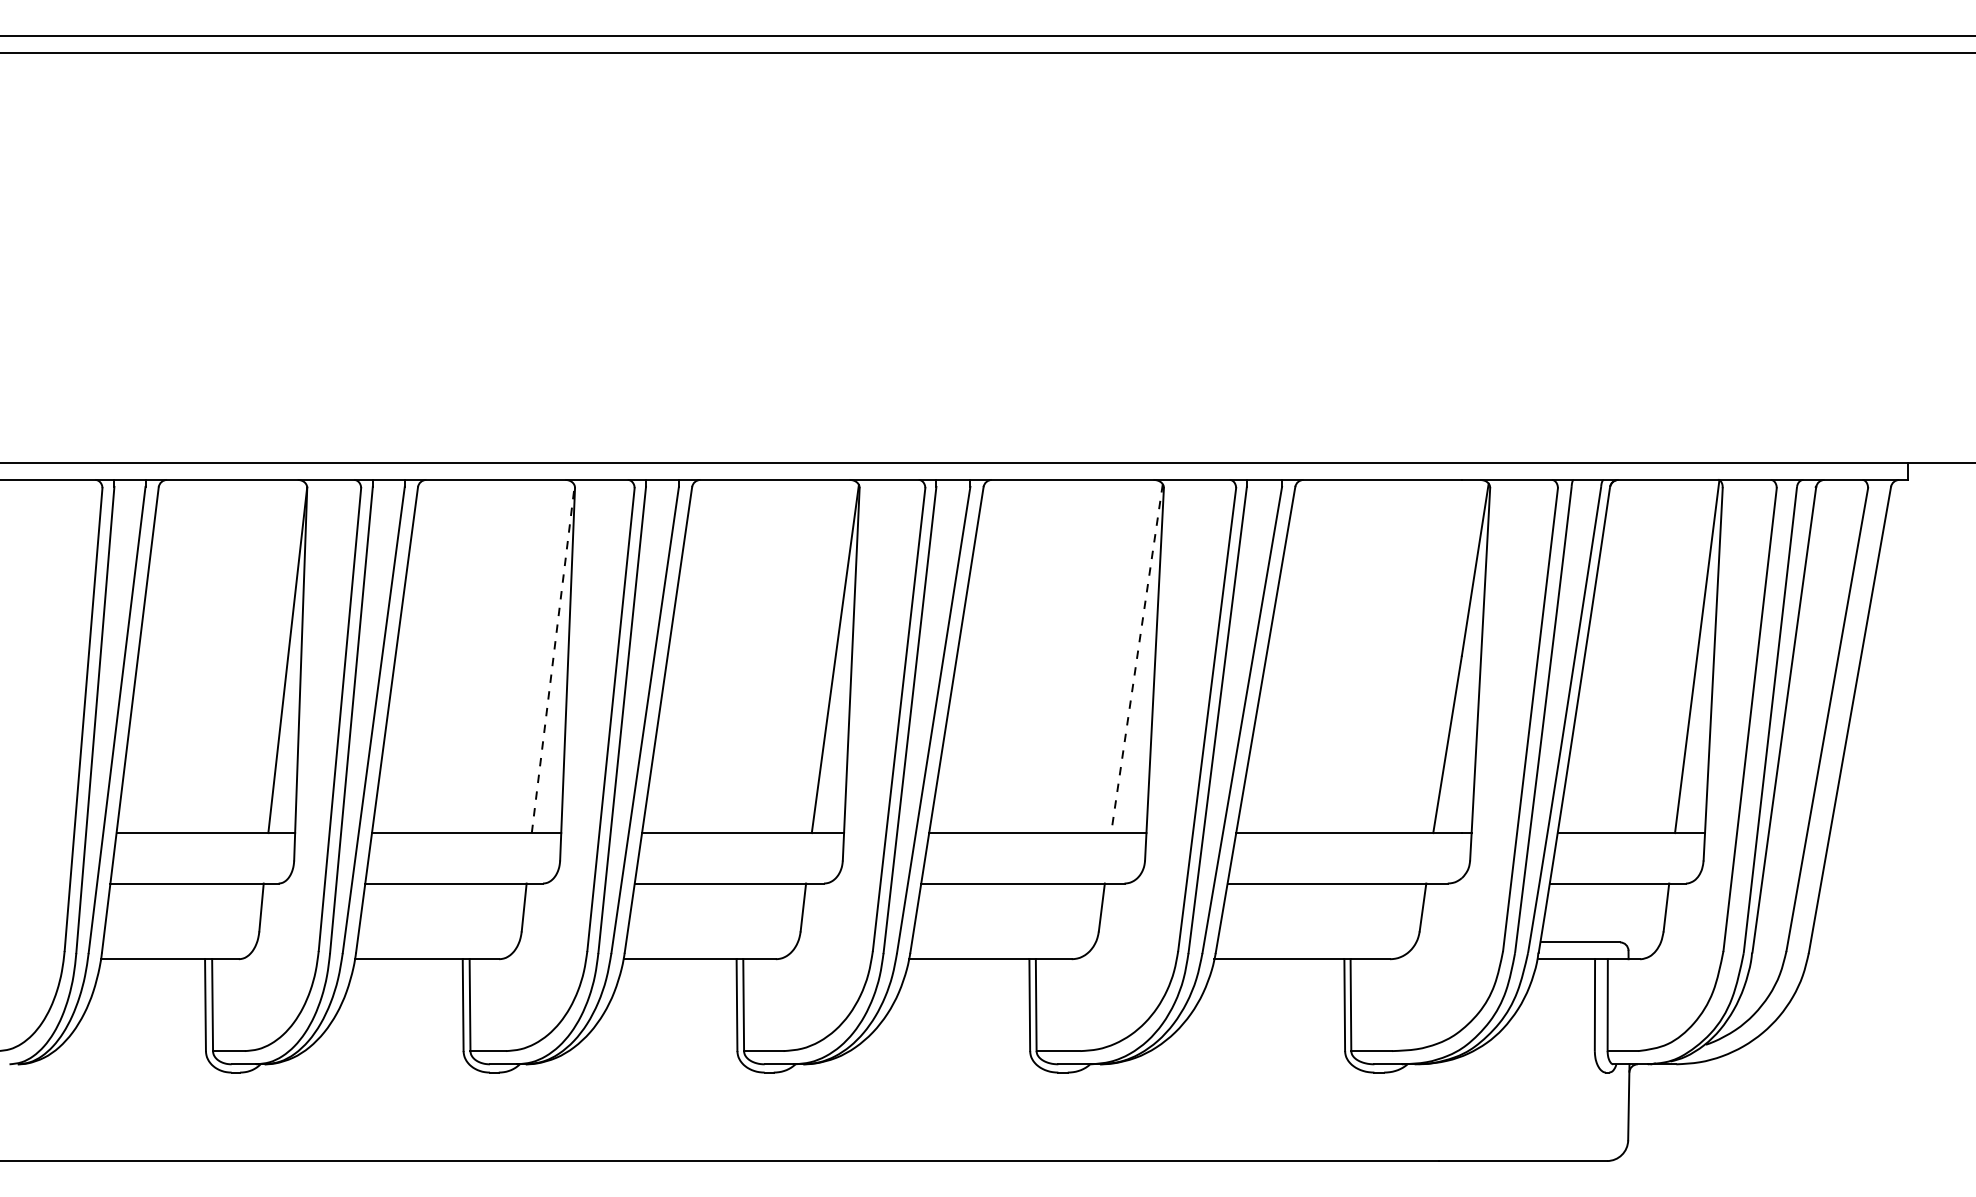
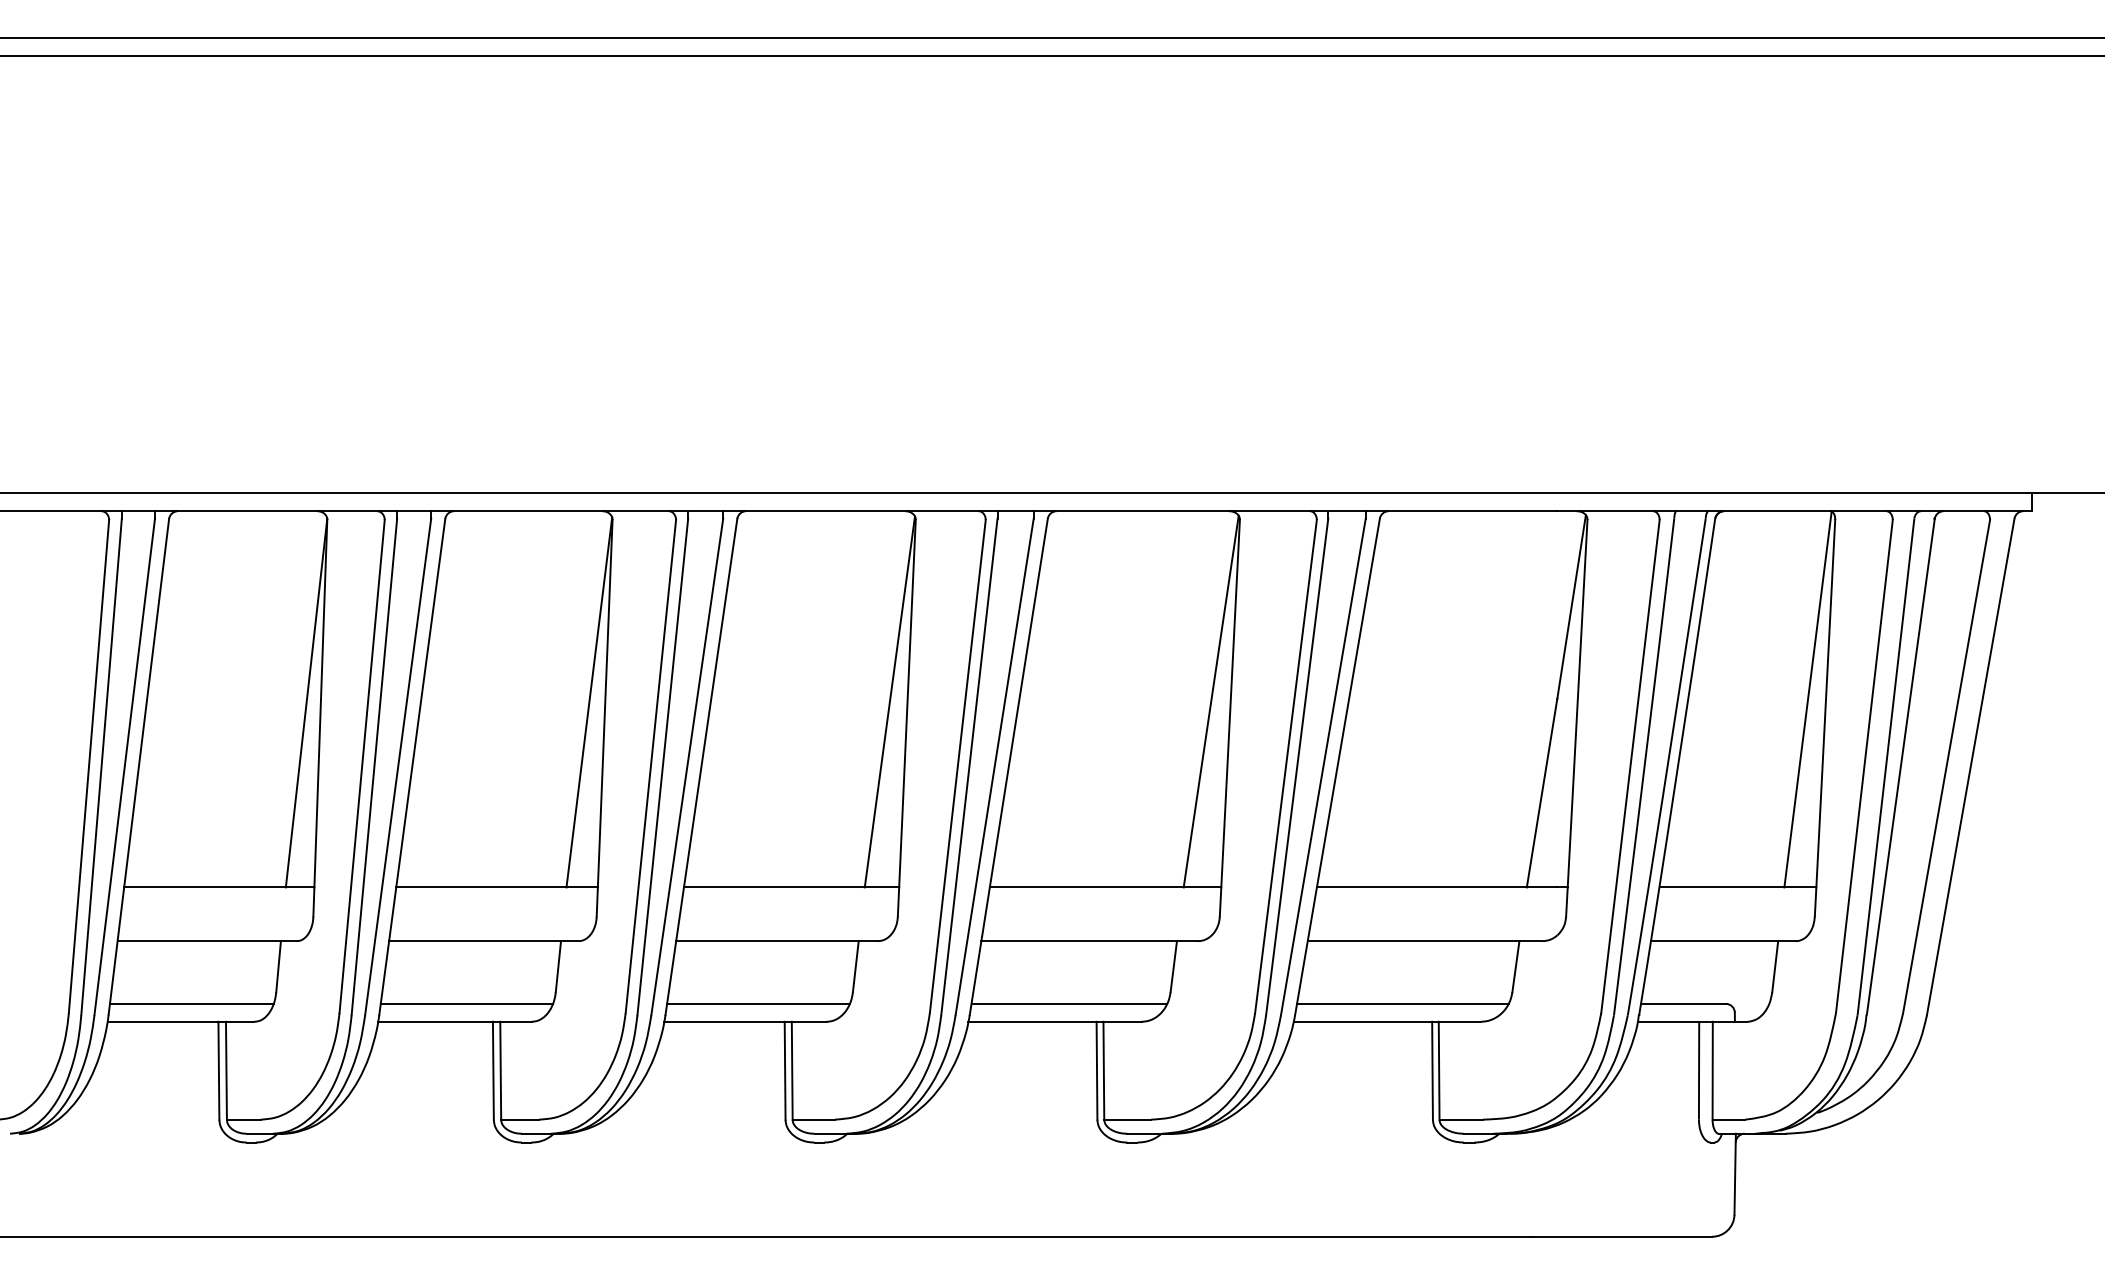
line: (553, 659) -> (589, 702), dashed -> solid
line: (1136, 659) -> (1210, 702), dashed -> solid
line: (180, 942) -> (192, 1003), added
line: (438, 942) -> (467, 1003), added
line: (711, 942) -> (757, 1003), added
line: (1003, 942) -> (1069, 1003), added
line: (1316, 942) -> (1402, 1003), added

